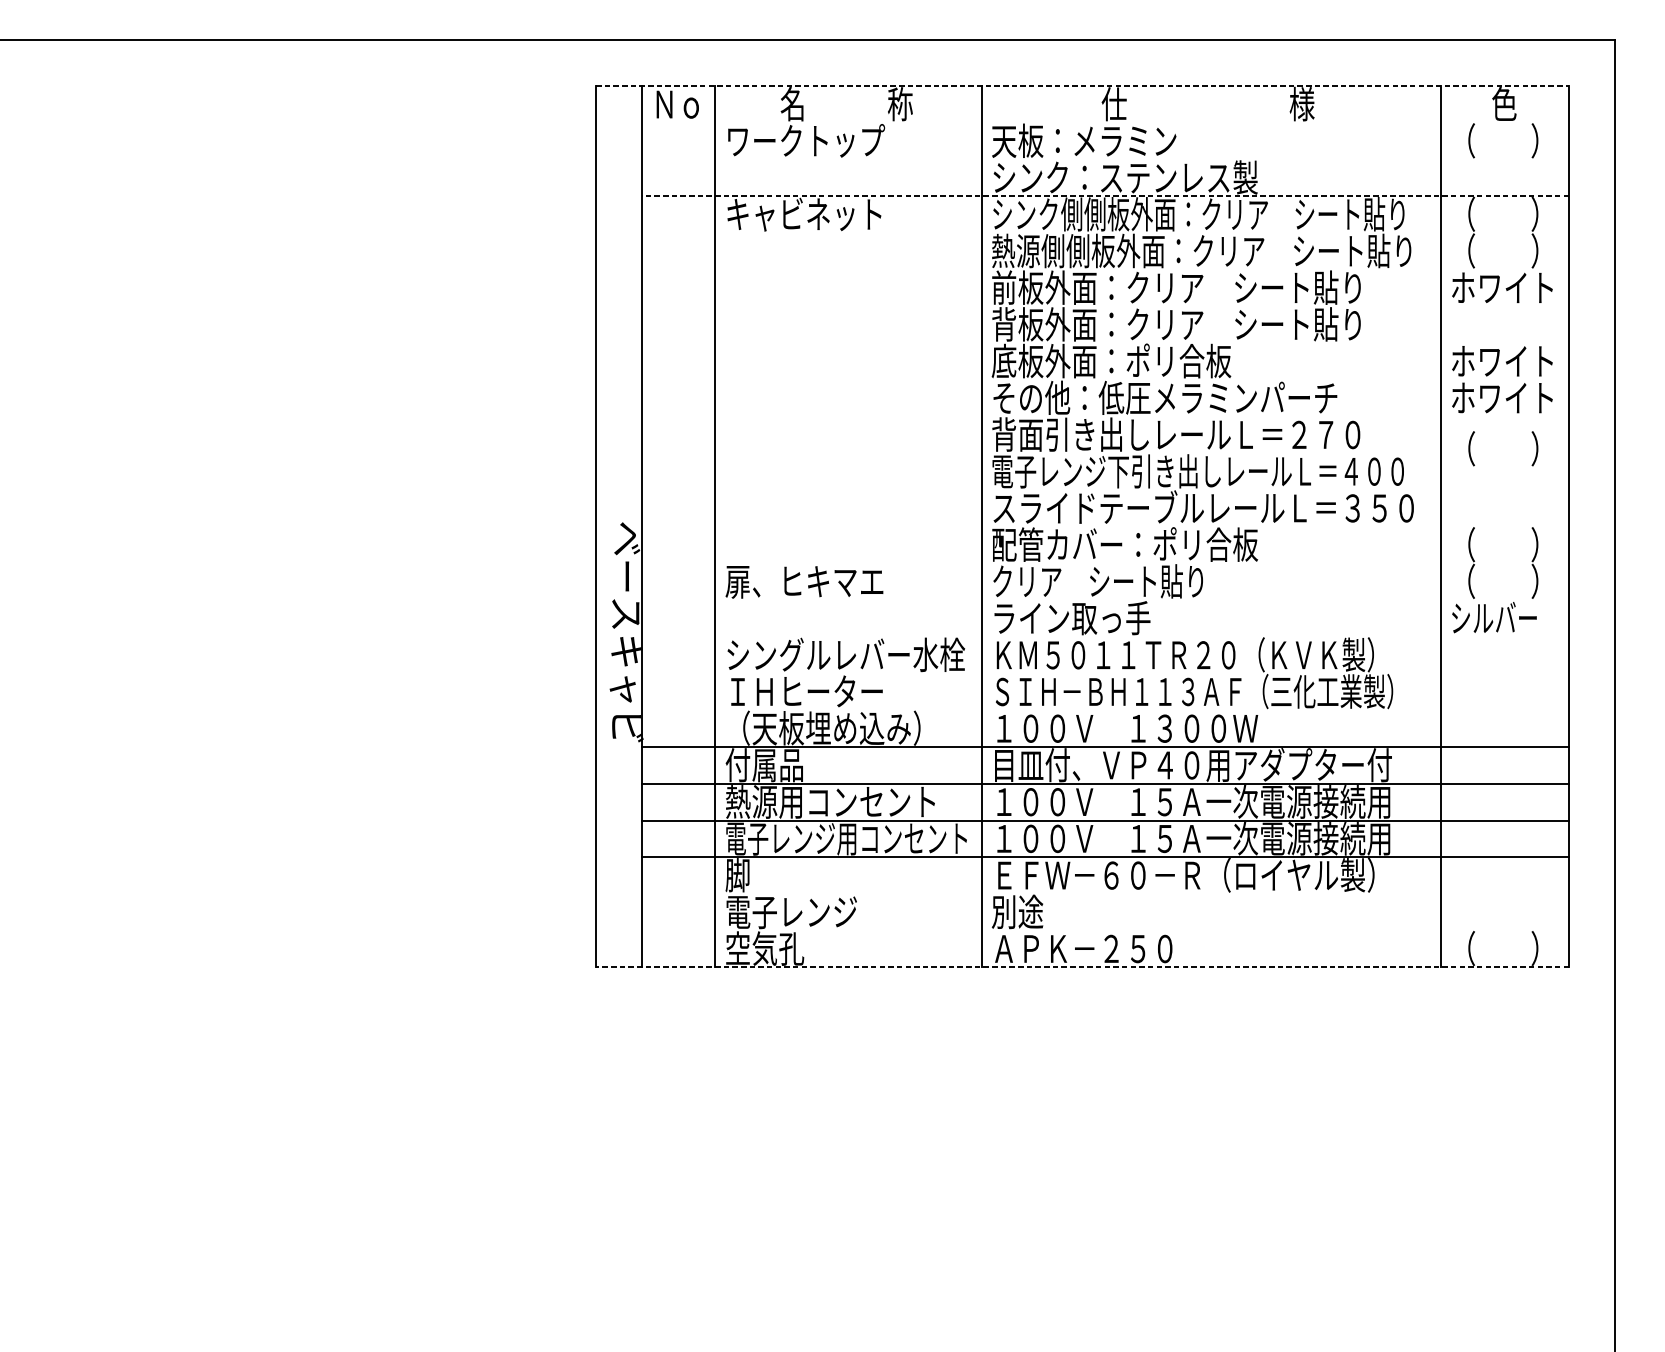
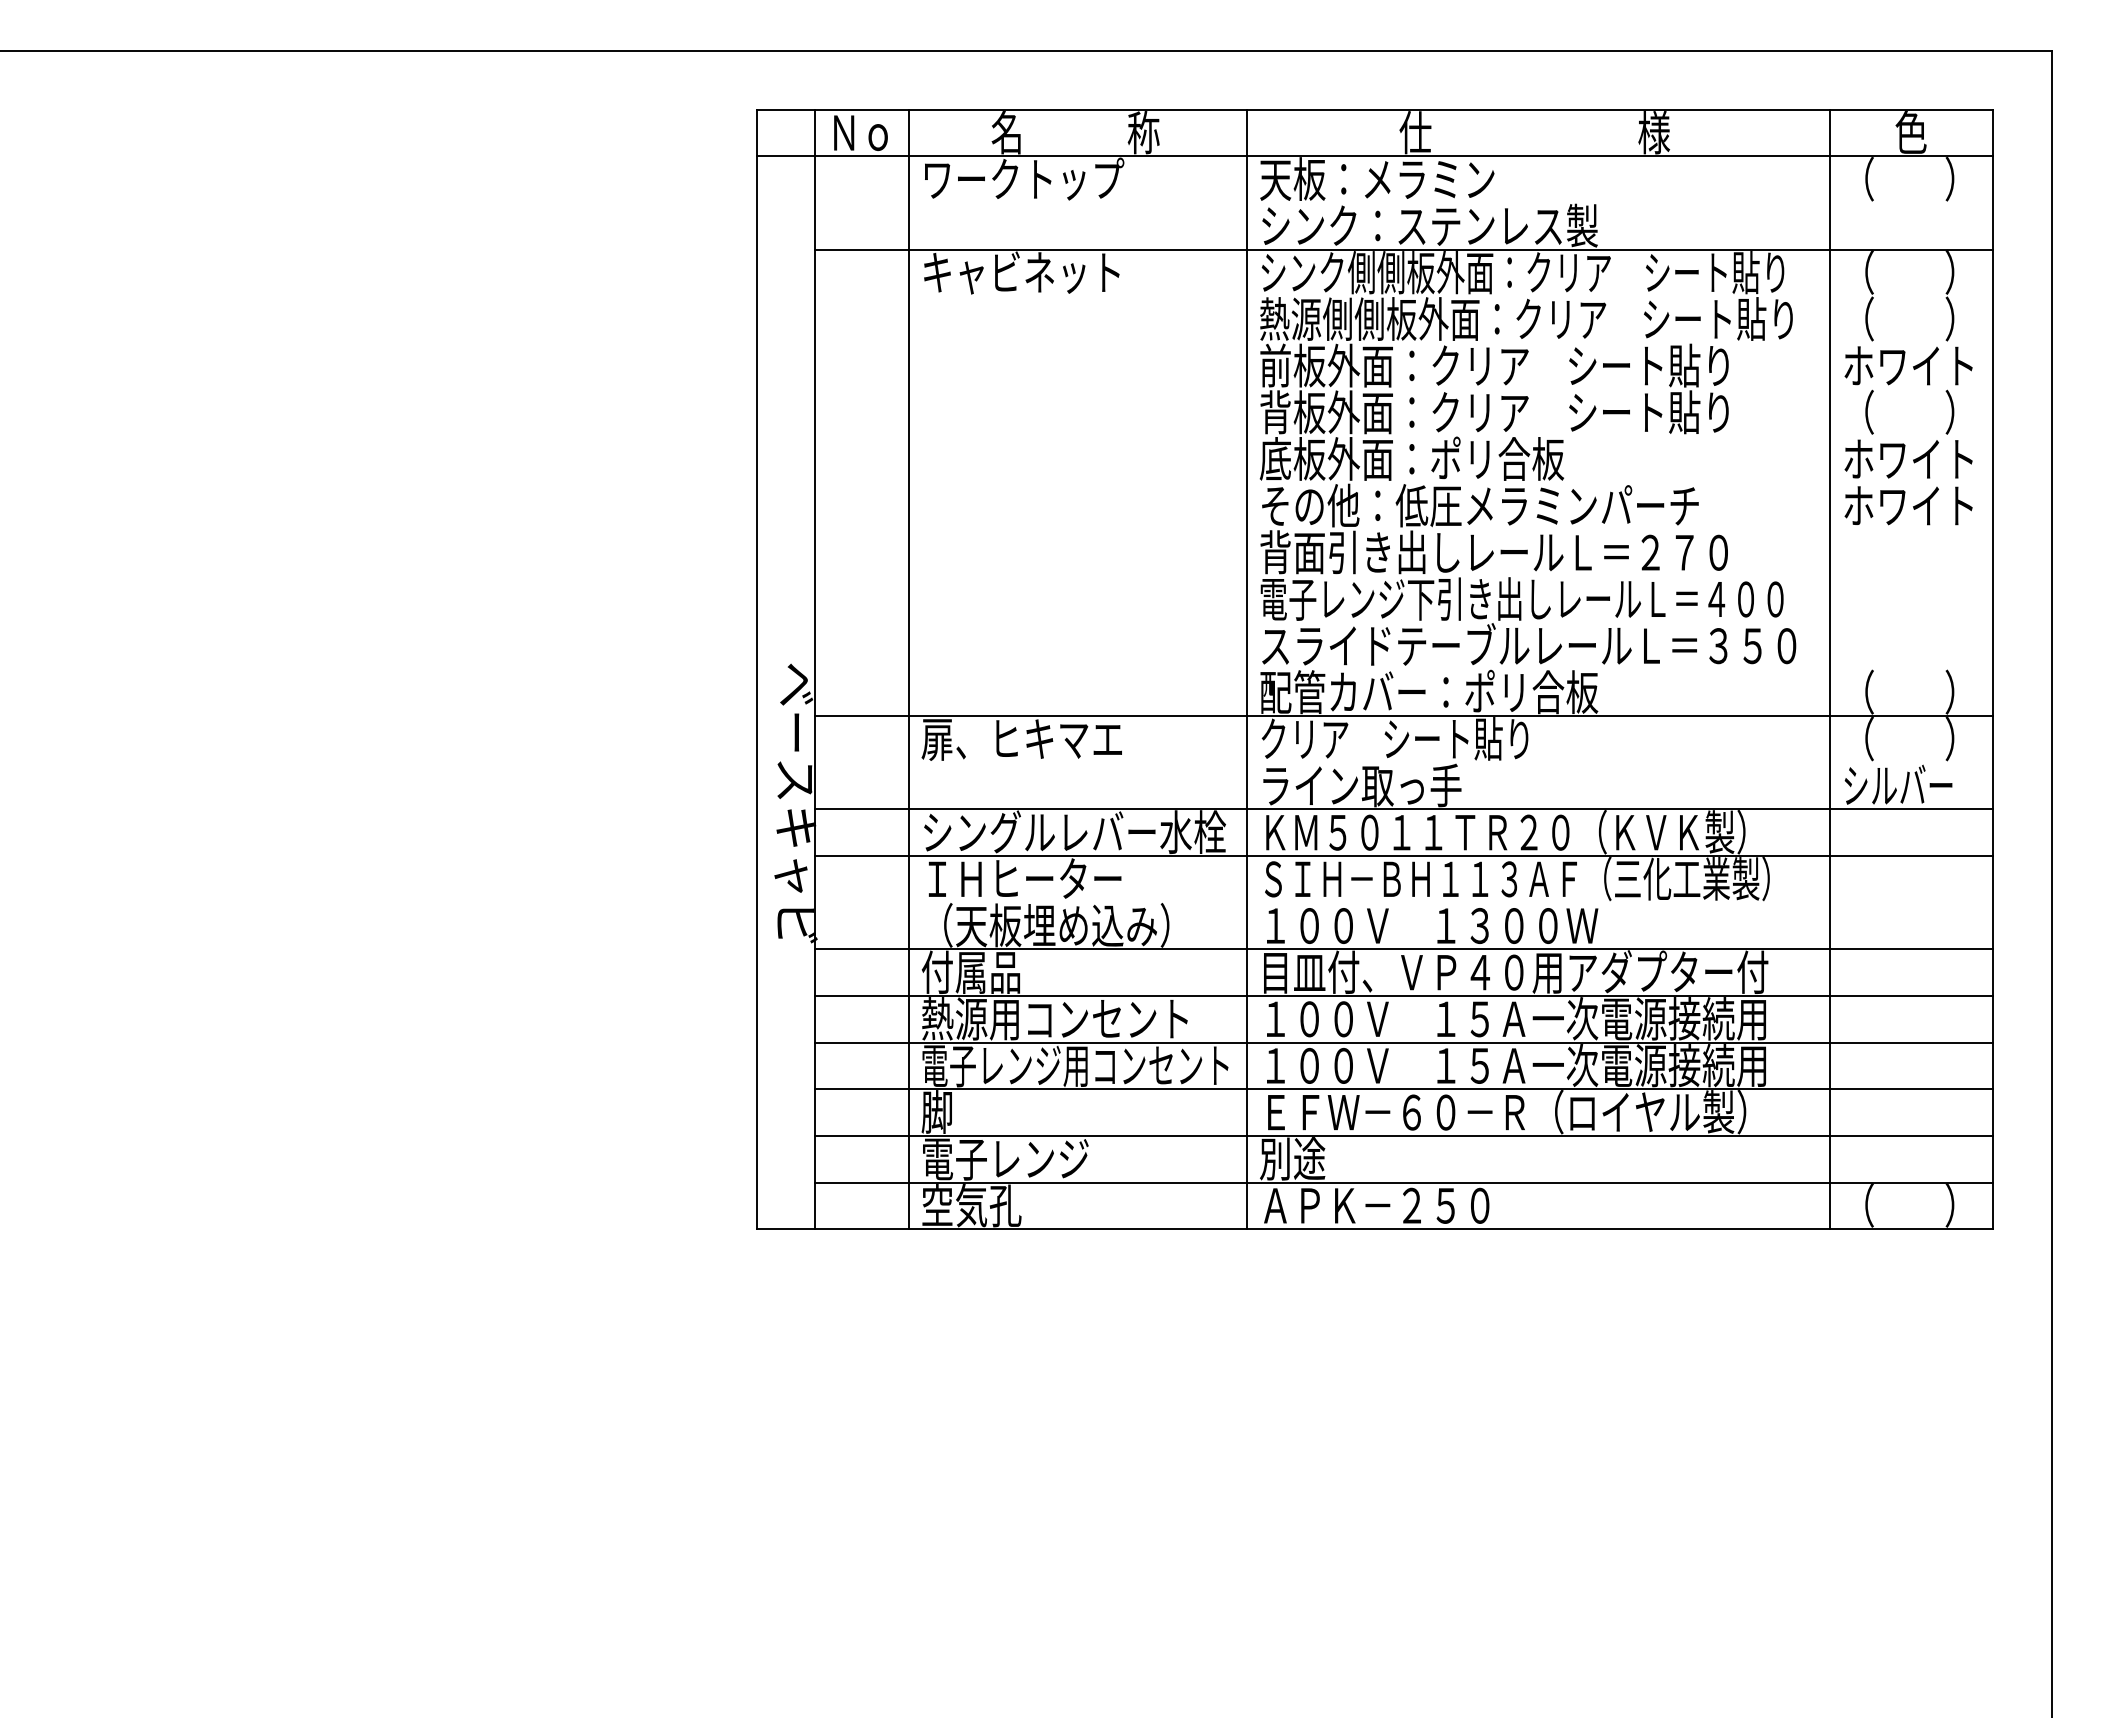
line: (1082, 86) -> (1375, 109), dashed -> solid
line: (1082, 123) -> (1375, 156), added
line: (1105, 196) -> (1404, 249), dashed -> solid
text: (1503, 448) -> (1909, 411), moved
line: (1105, 563) -> (1404, 716), added
line: (1105, 637) -> (1404, 809), added
line: (1105, 674) -> (1404, 856), added
line: (1105, 893) -> (1404, 1135), added
line: (1105, 930) -> (1404, 1182), added
line: (1082, 967) -> (1374, 1229), dashed -> solid

